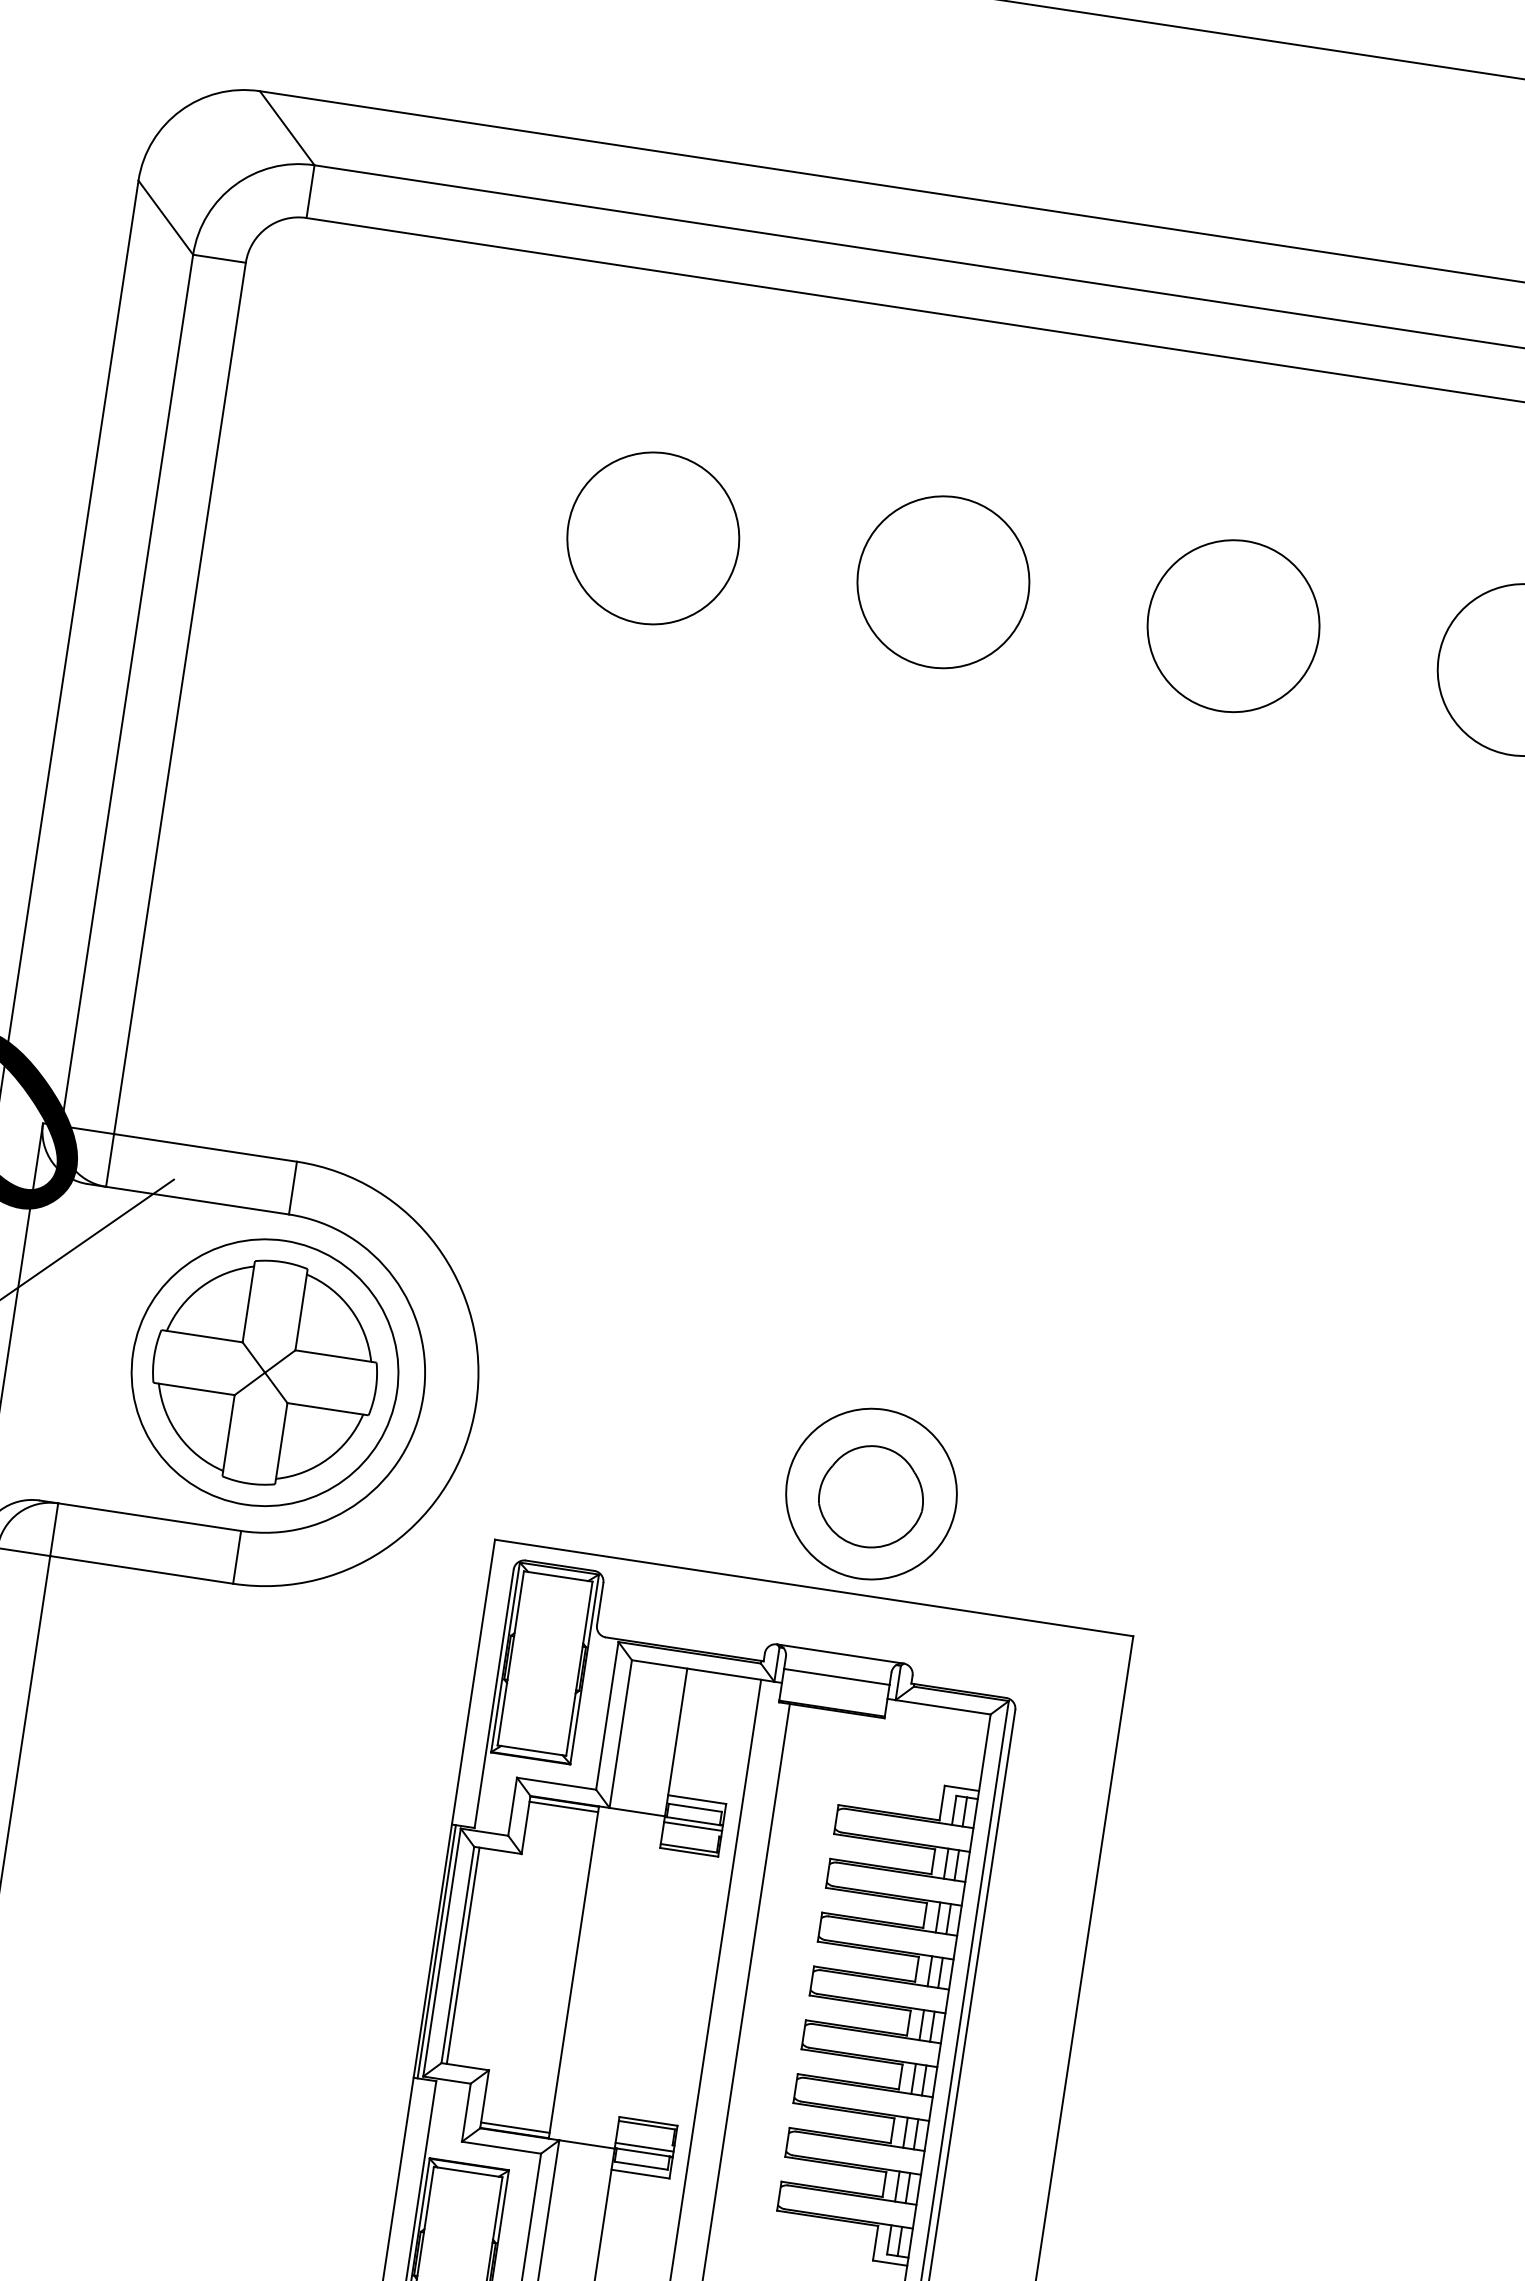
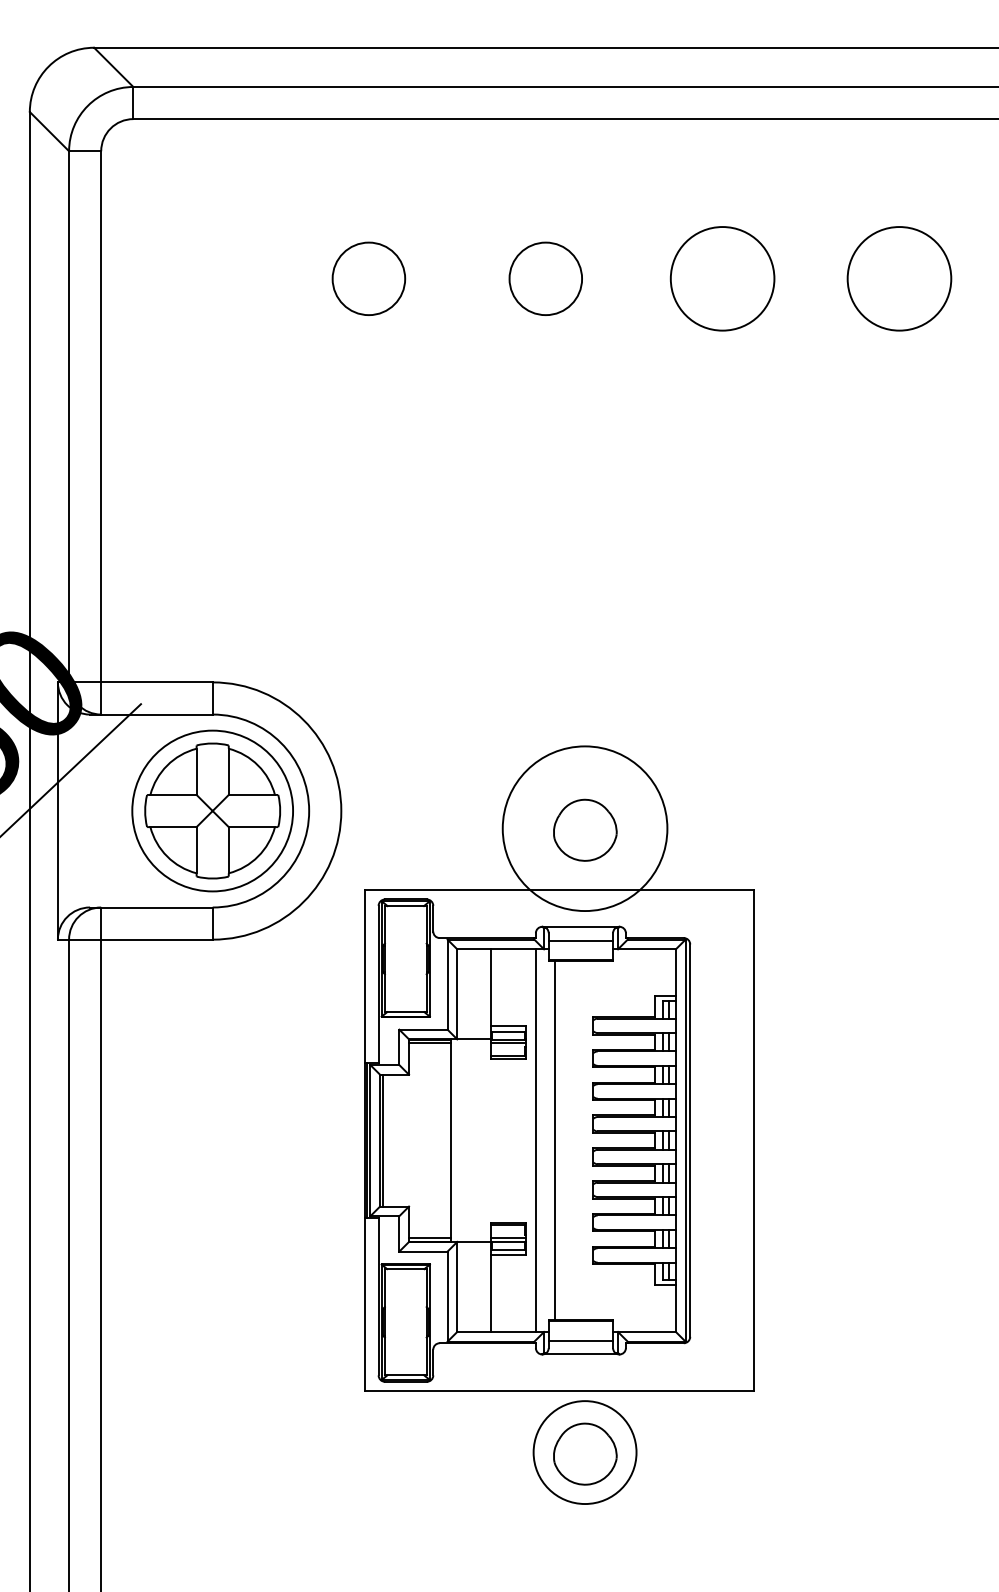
circle: (652, 537) -> (368, 278), size x0.7
circle: (943, 581) -> (545, 278), size x0.7
circle: (870, 1493) -> (584, 828), size x1.6

